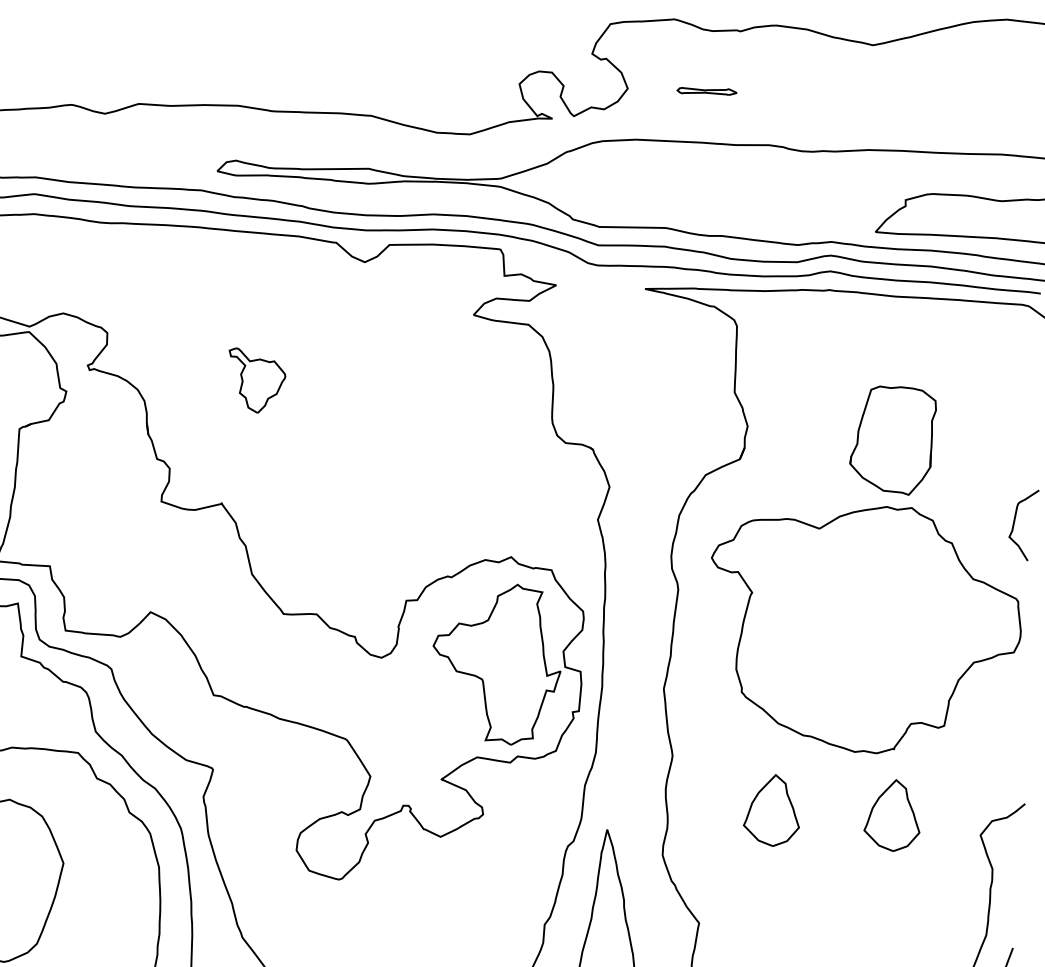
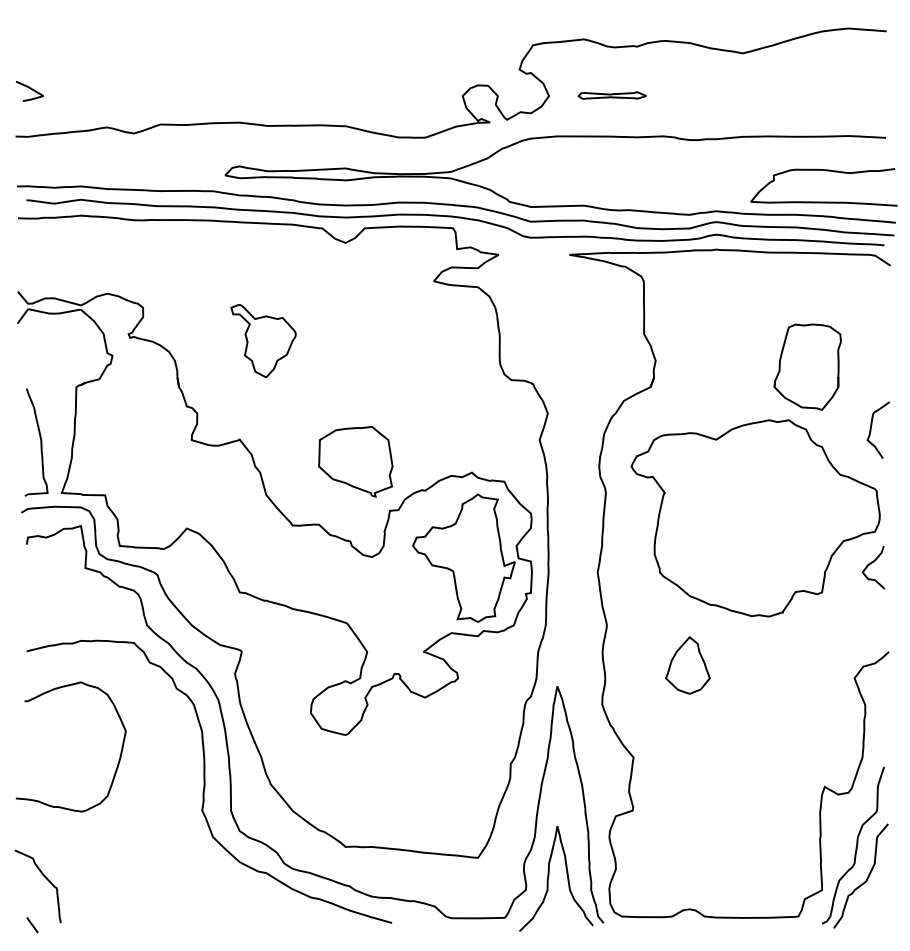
part: (706, 91) -> (611, 95), size x1.43
part: (256, 380) -> (263, 340), size x1.43
part: (892, 439) -> (807, 366), moved
part: (365, 536) -> (355, 461), added
curve: (1007, 693) -> (871, 564), added
part: (892, 815) -> (783, 665), removed

